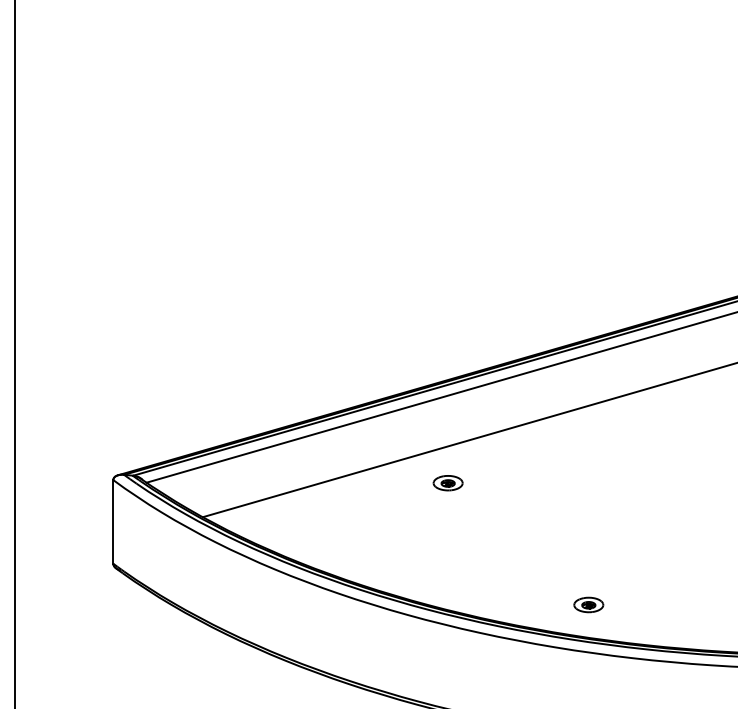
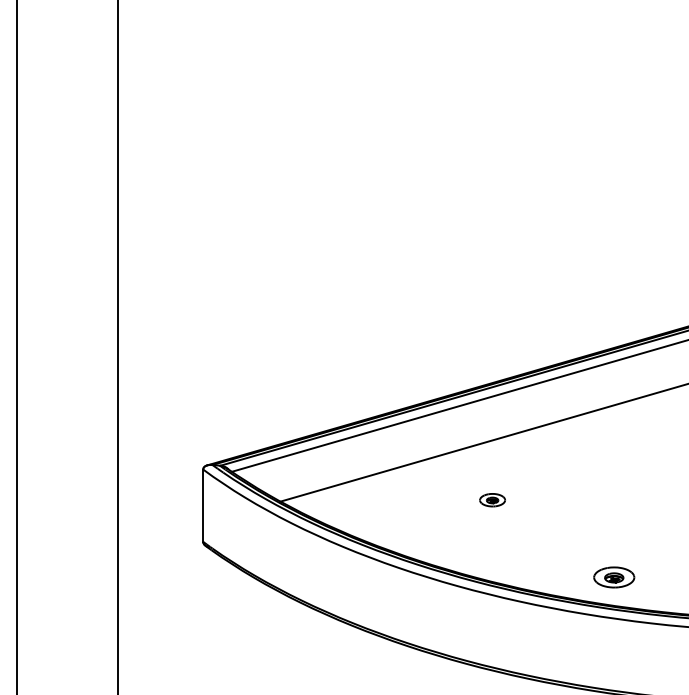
part: (448, 483) -> (492, 500), moved
part: (588, 605) -> (613, 577), size x1.6

